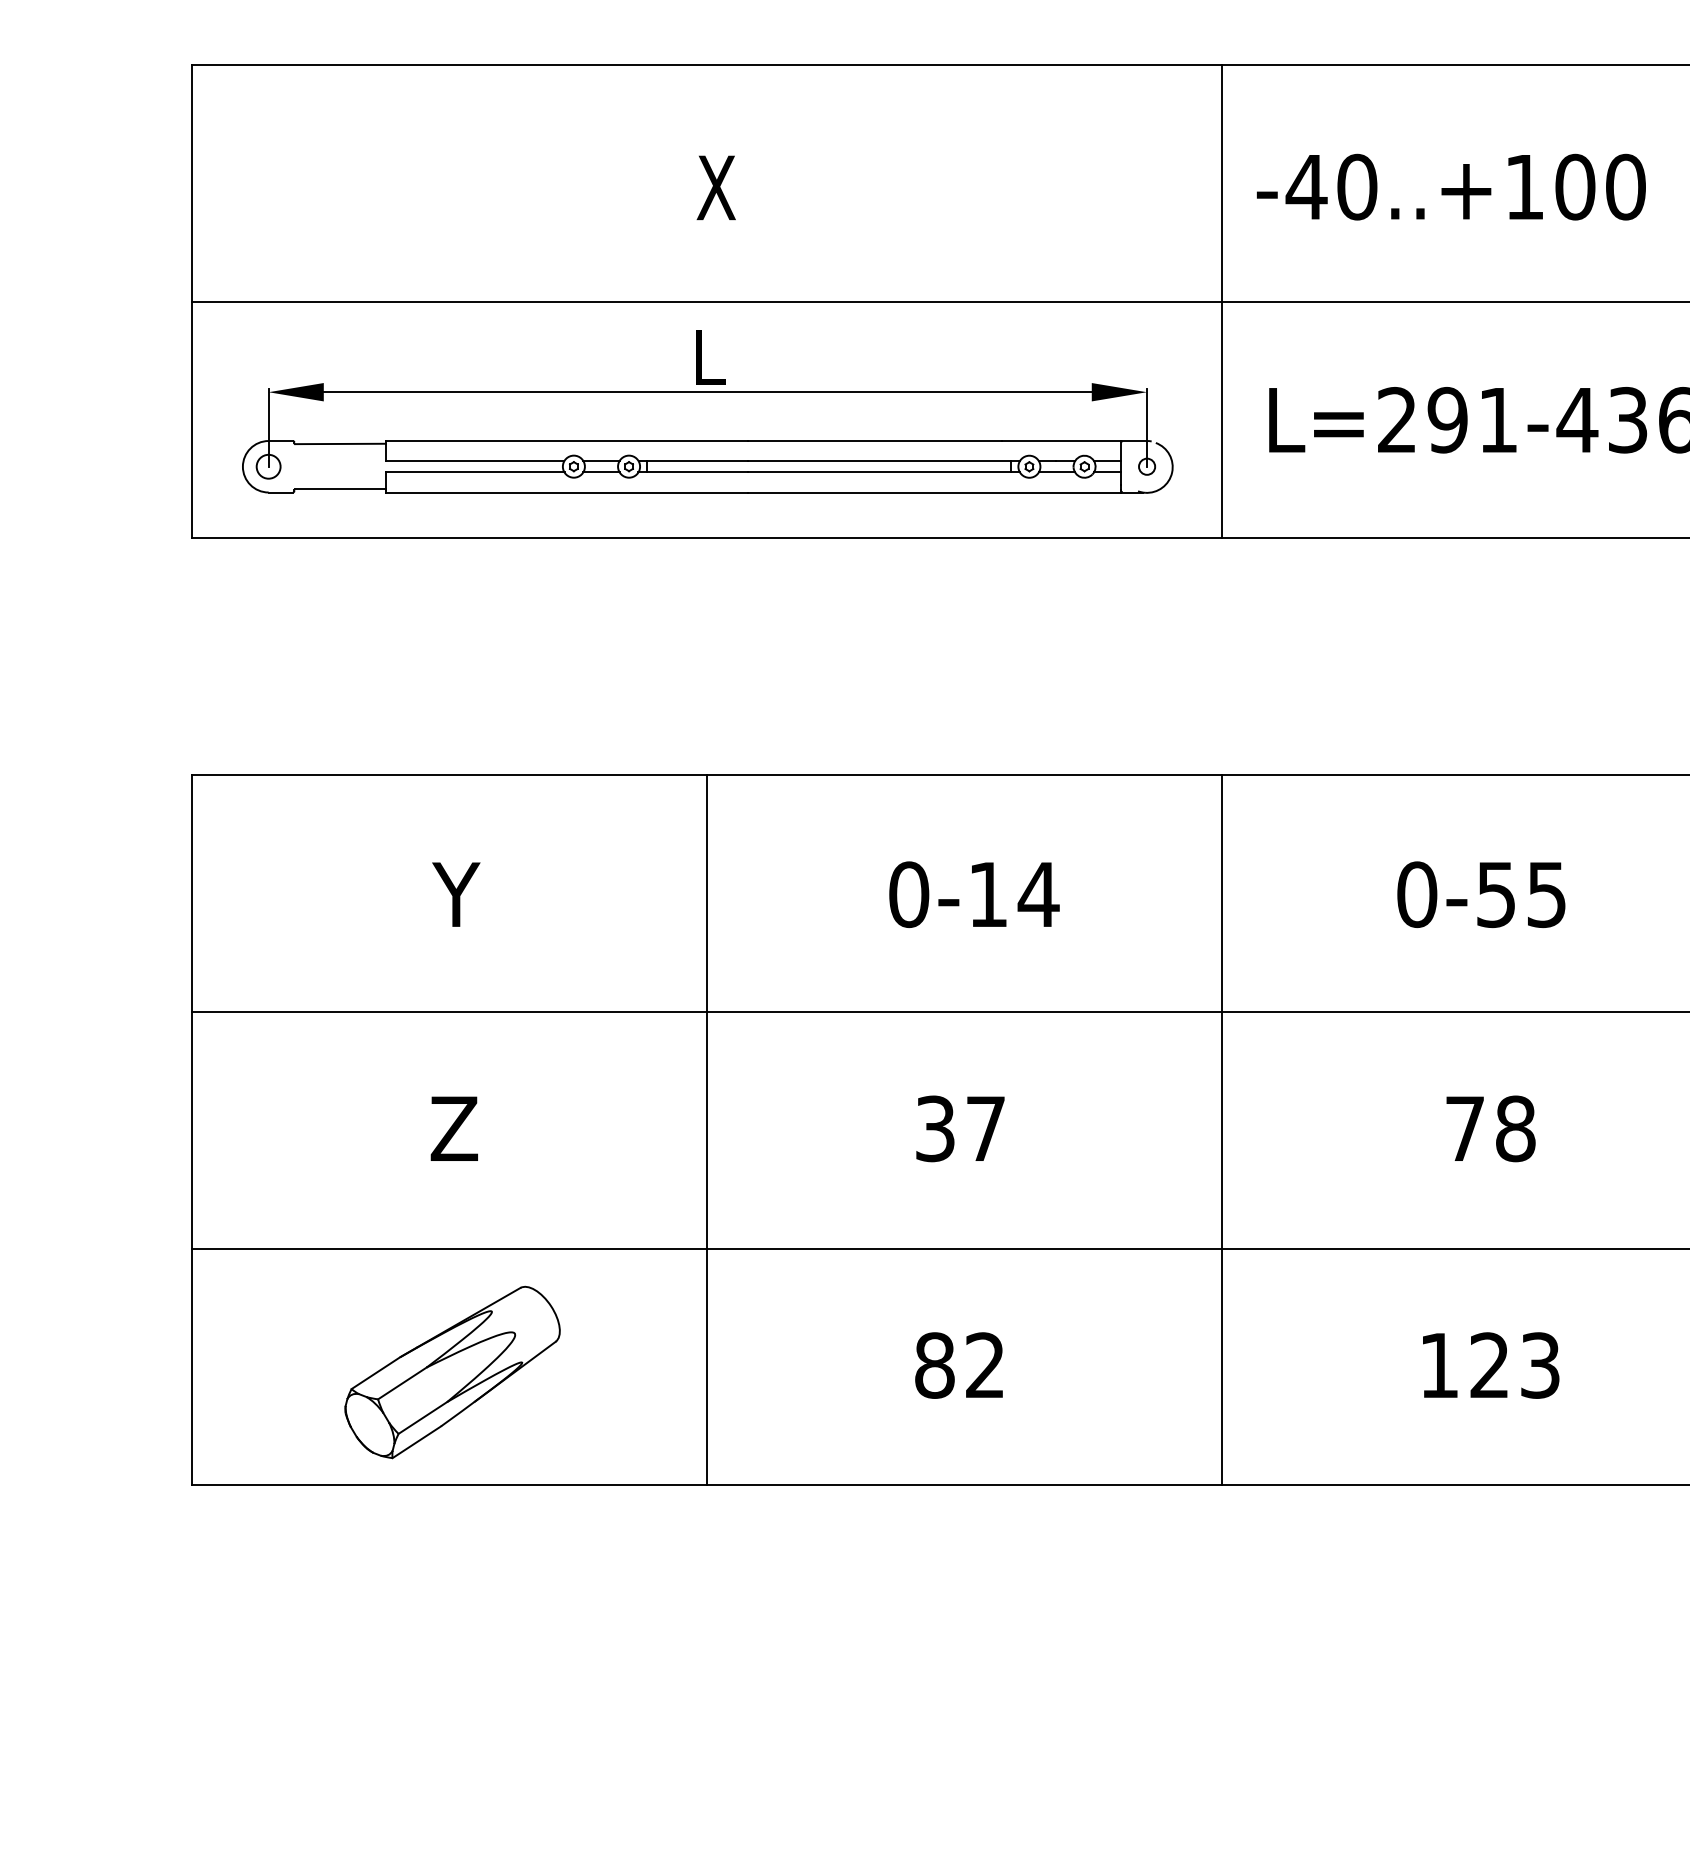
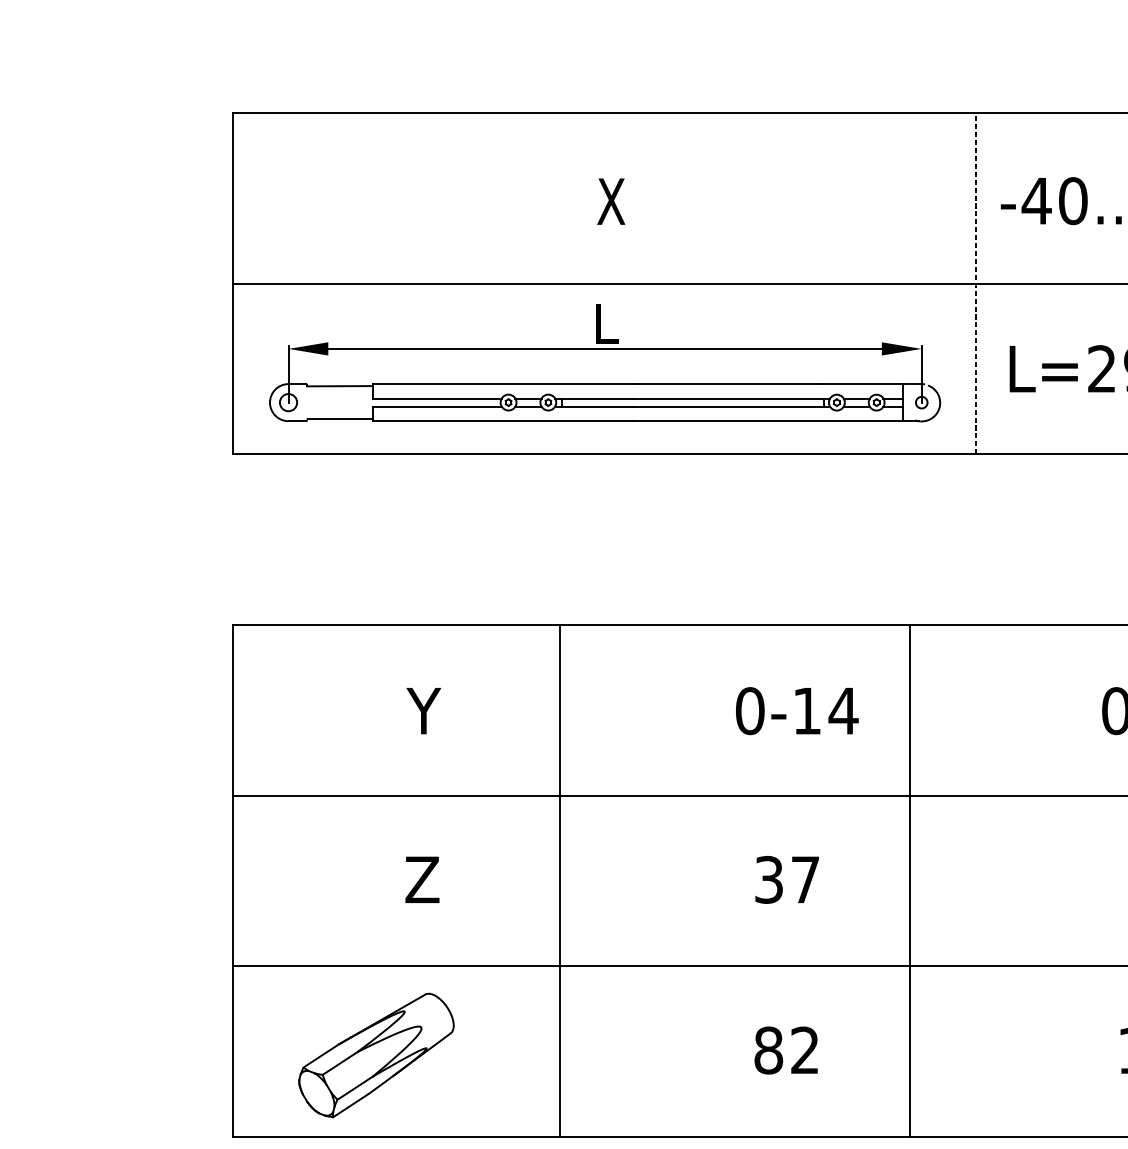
line: (1222, 301) -> (976, 283), solid -> dashed
line: (706, 1130) -> (559, 881), moved
line: (1222, 1130) -> (909, 881), moved
part: (452, 1372) -> (376, 1055), moved

